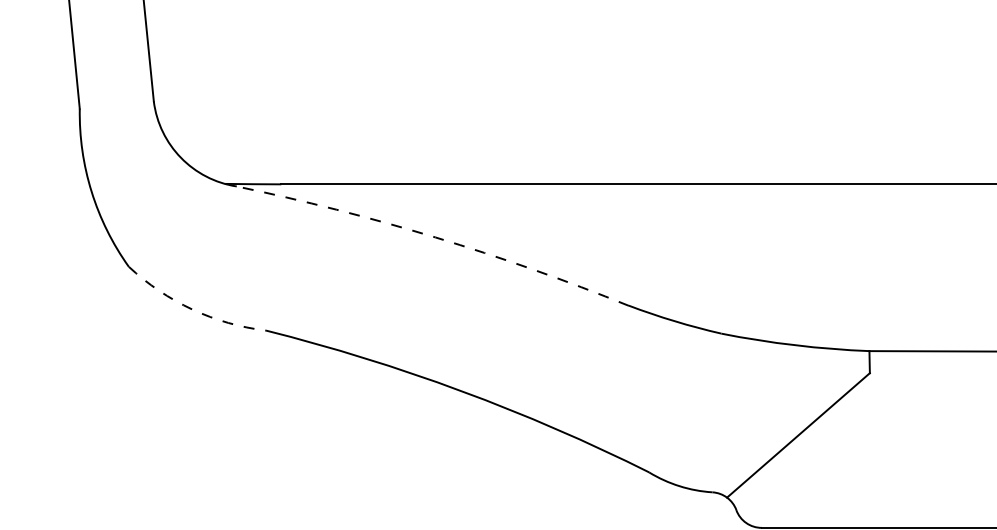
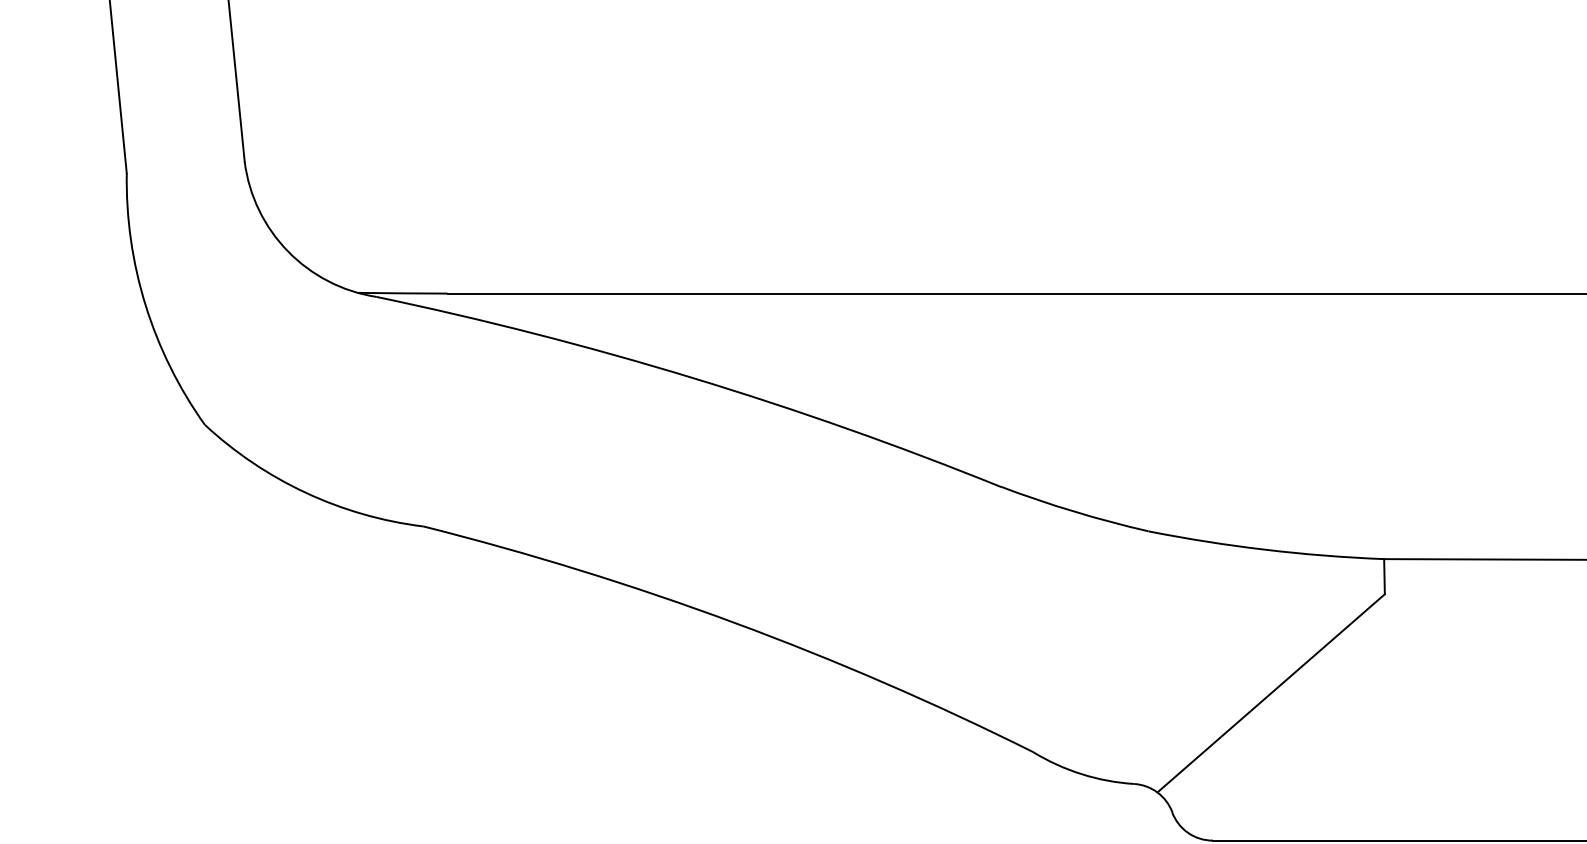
arc: (435, 237) -> (693, 378), dashed -> solid
arc: (192, 309) -> (306, 492), dashed -> solid

